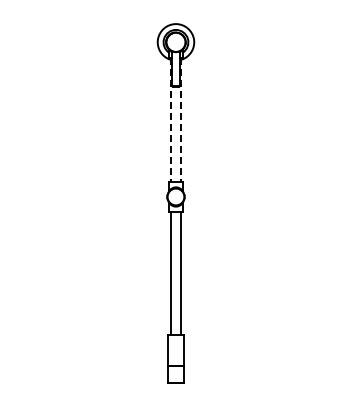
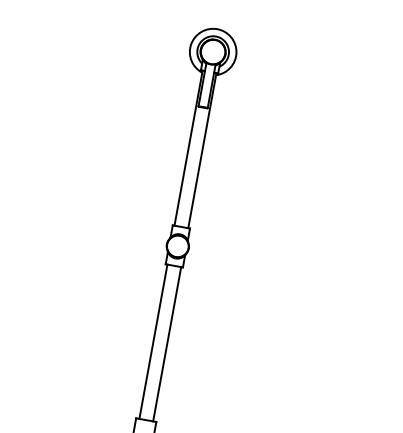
line: (170, 119) -> (188, 147), dashed -> solid
line: (181, 119) -> (202, 150), dashed -> solid

